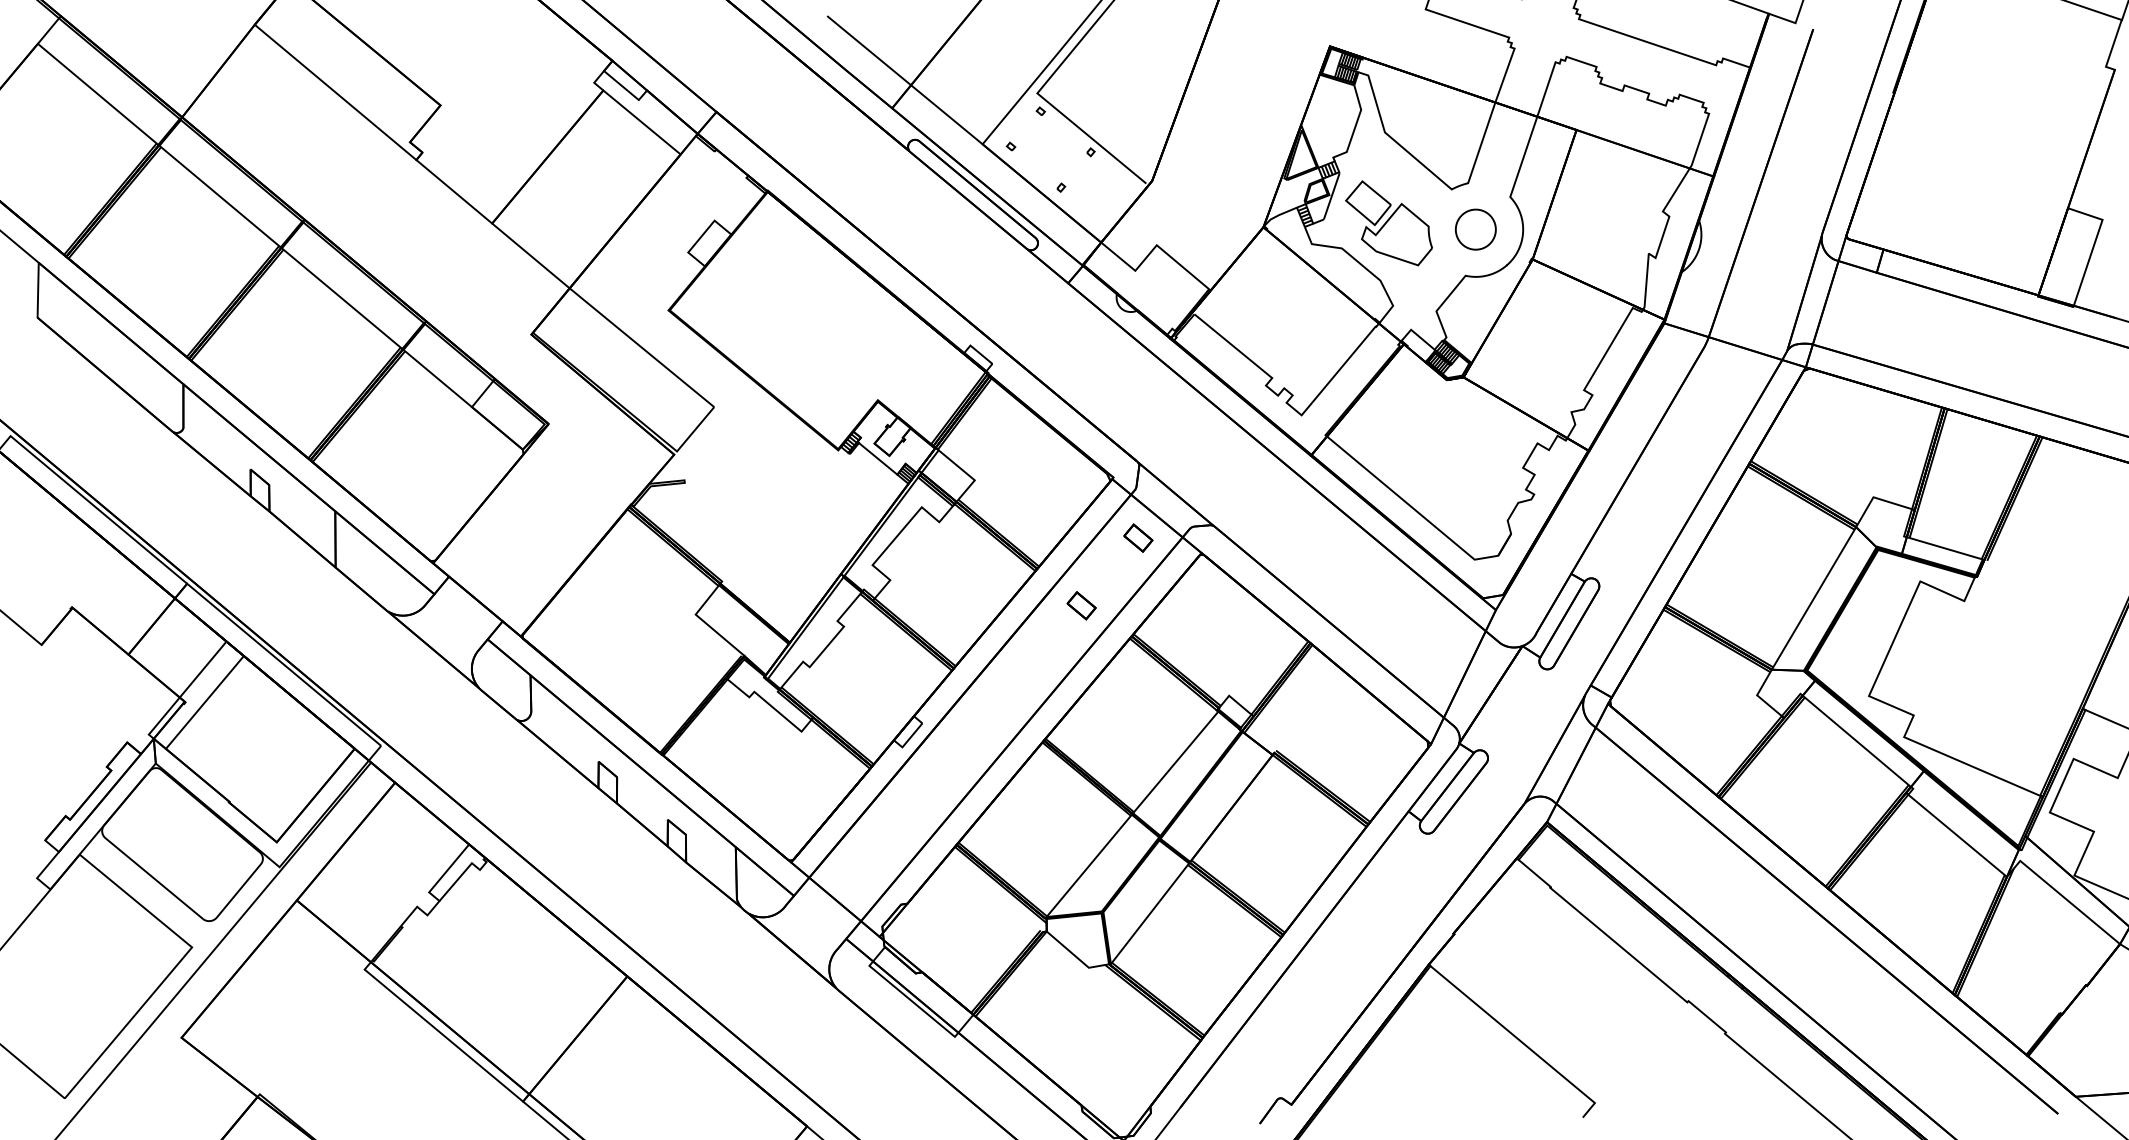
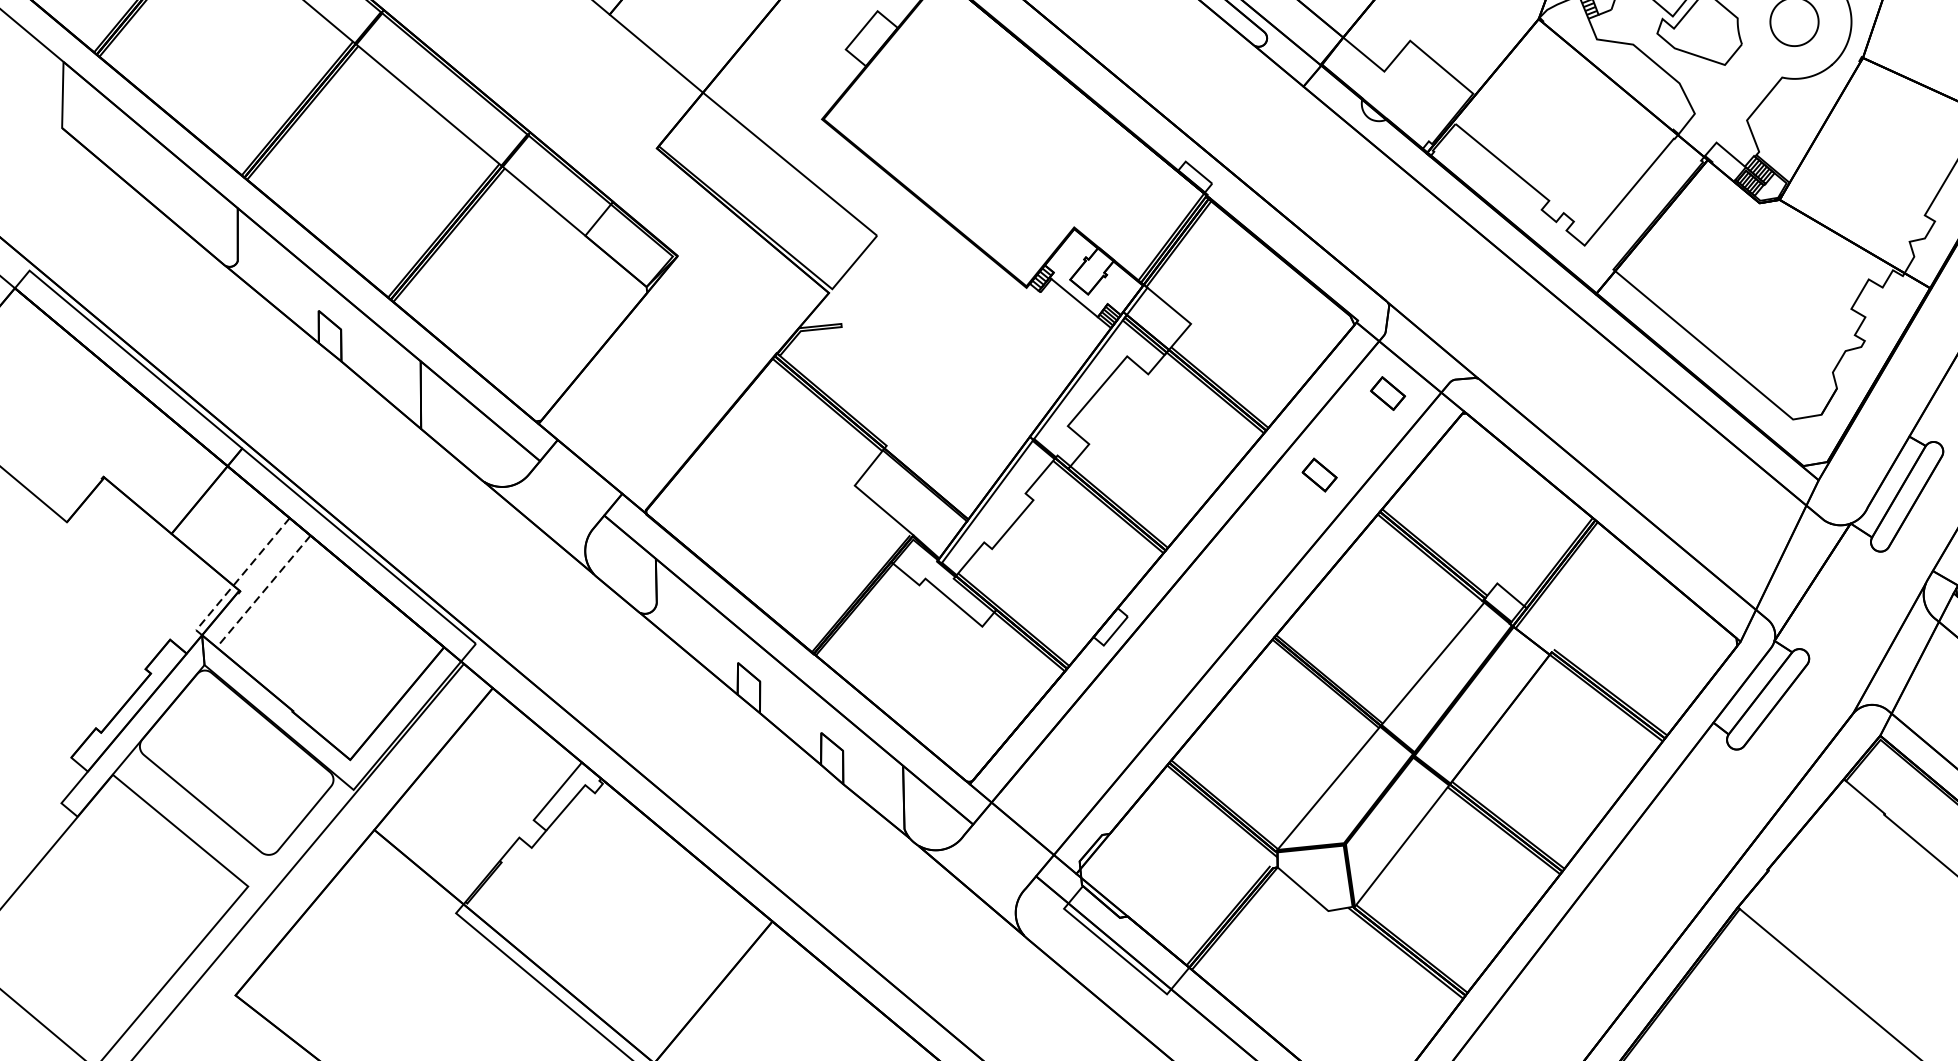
line: (185, 691) -> (240, 578), solid -> dashed
line: (204, 702) -> (263, 591), solid -> dashed

